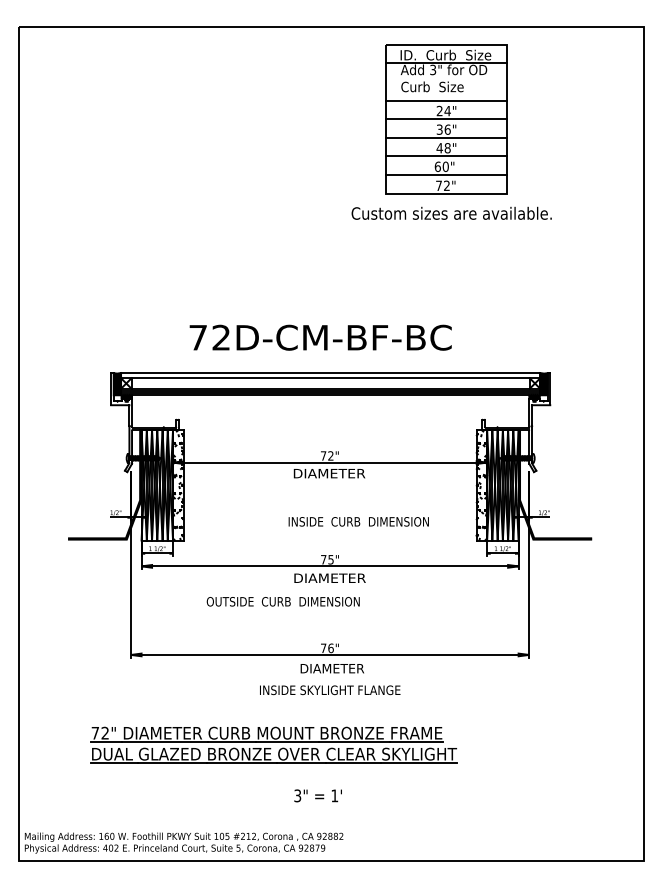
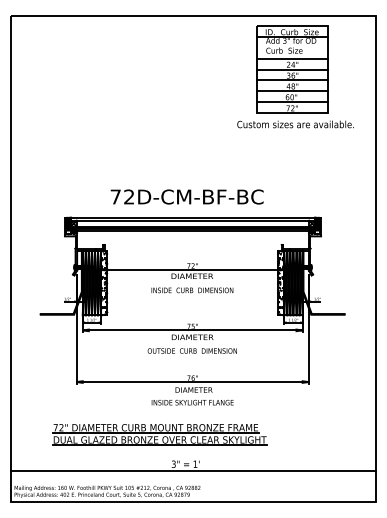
part: (451, 131) -> (295, 76), moved
text: (358, 521) -> (192, 290), moved
text: (281, 600) -> (191, 350), moved
line: (331, 808) -> (193, 471), added

